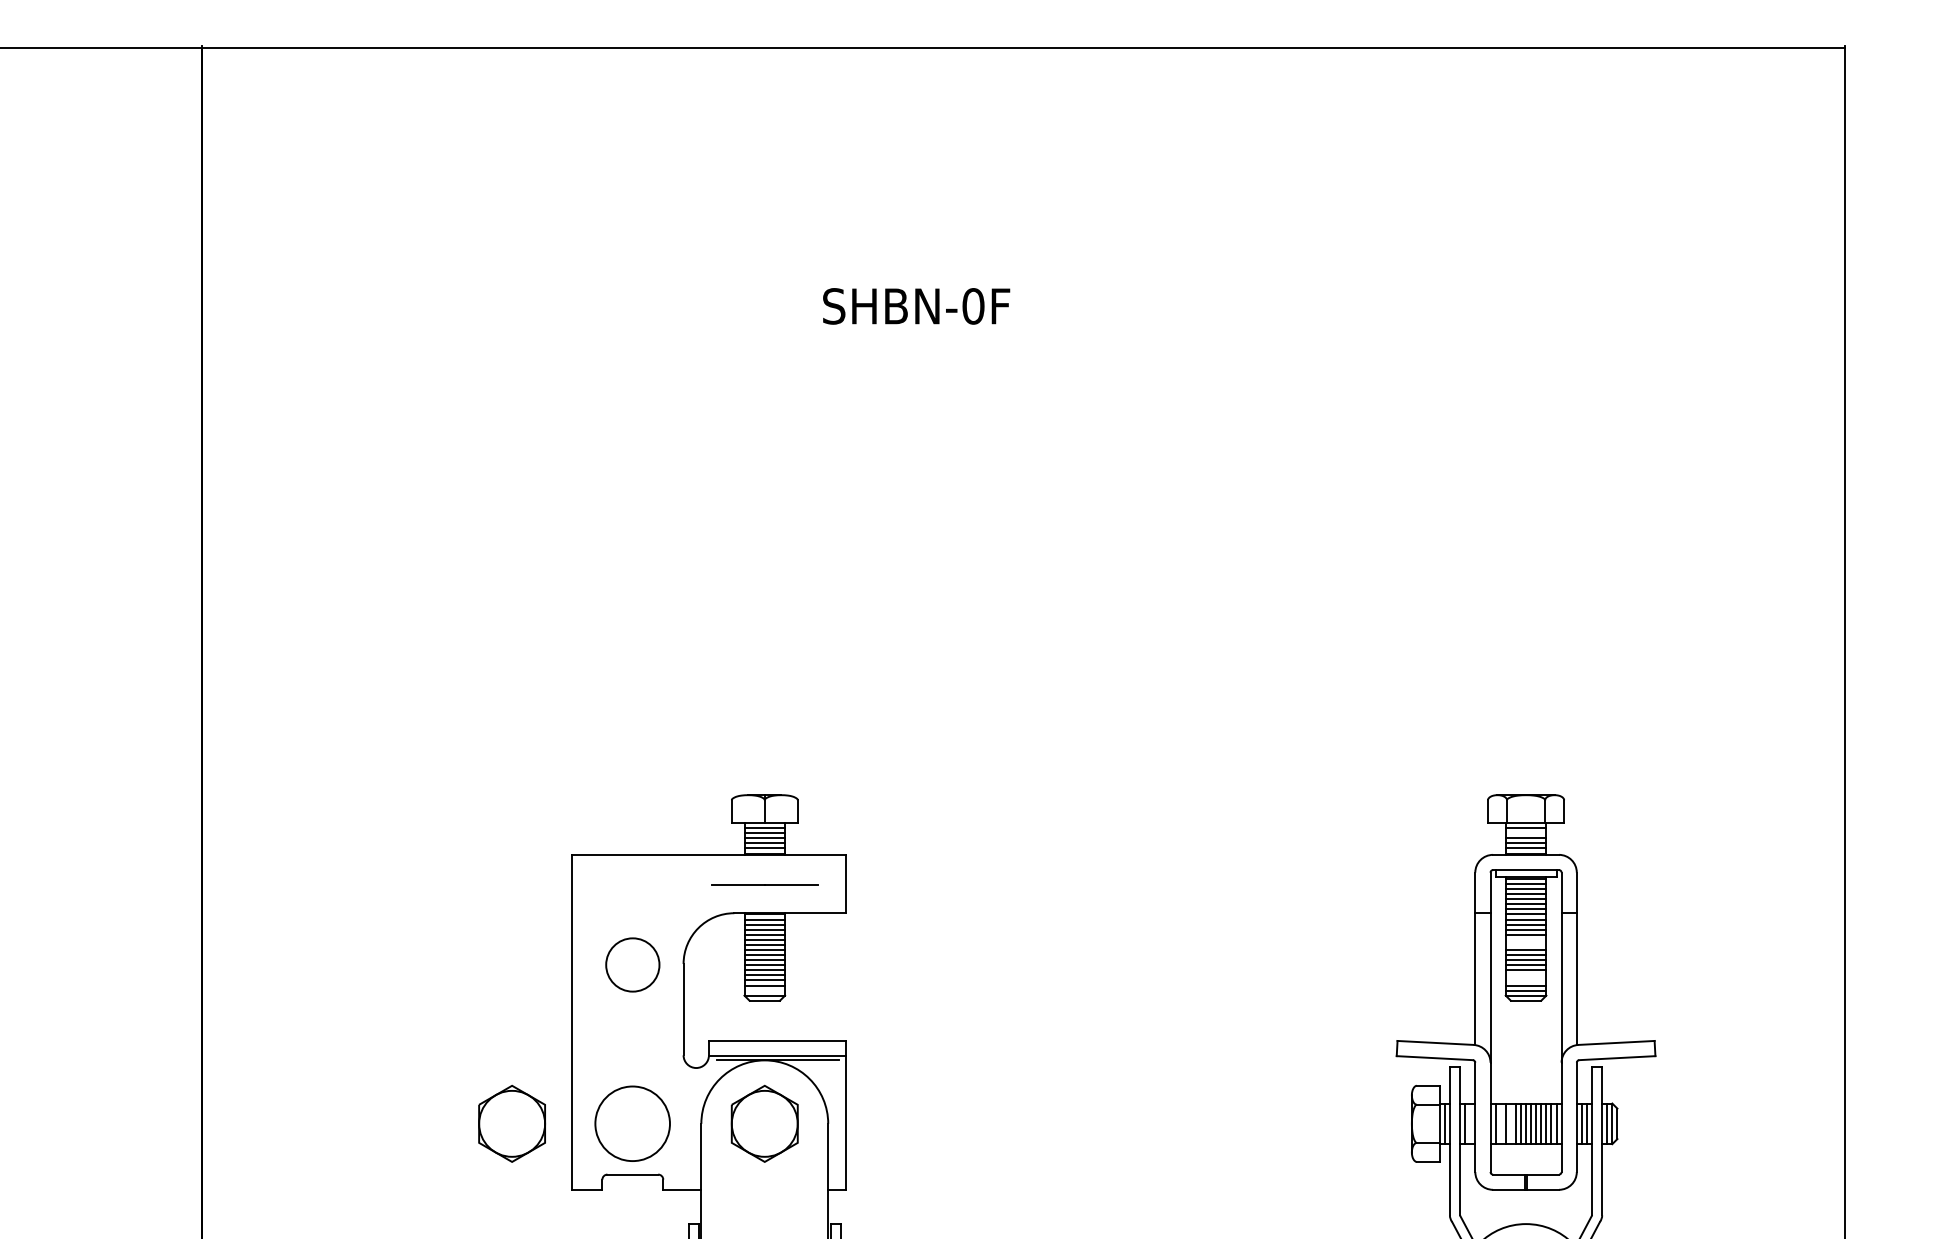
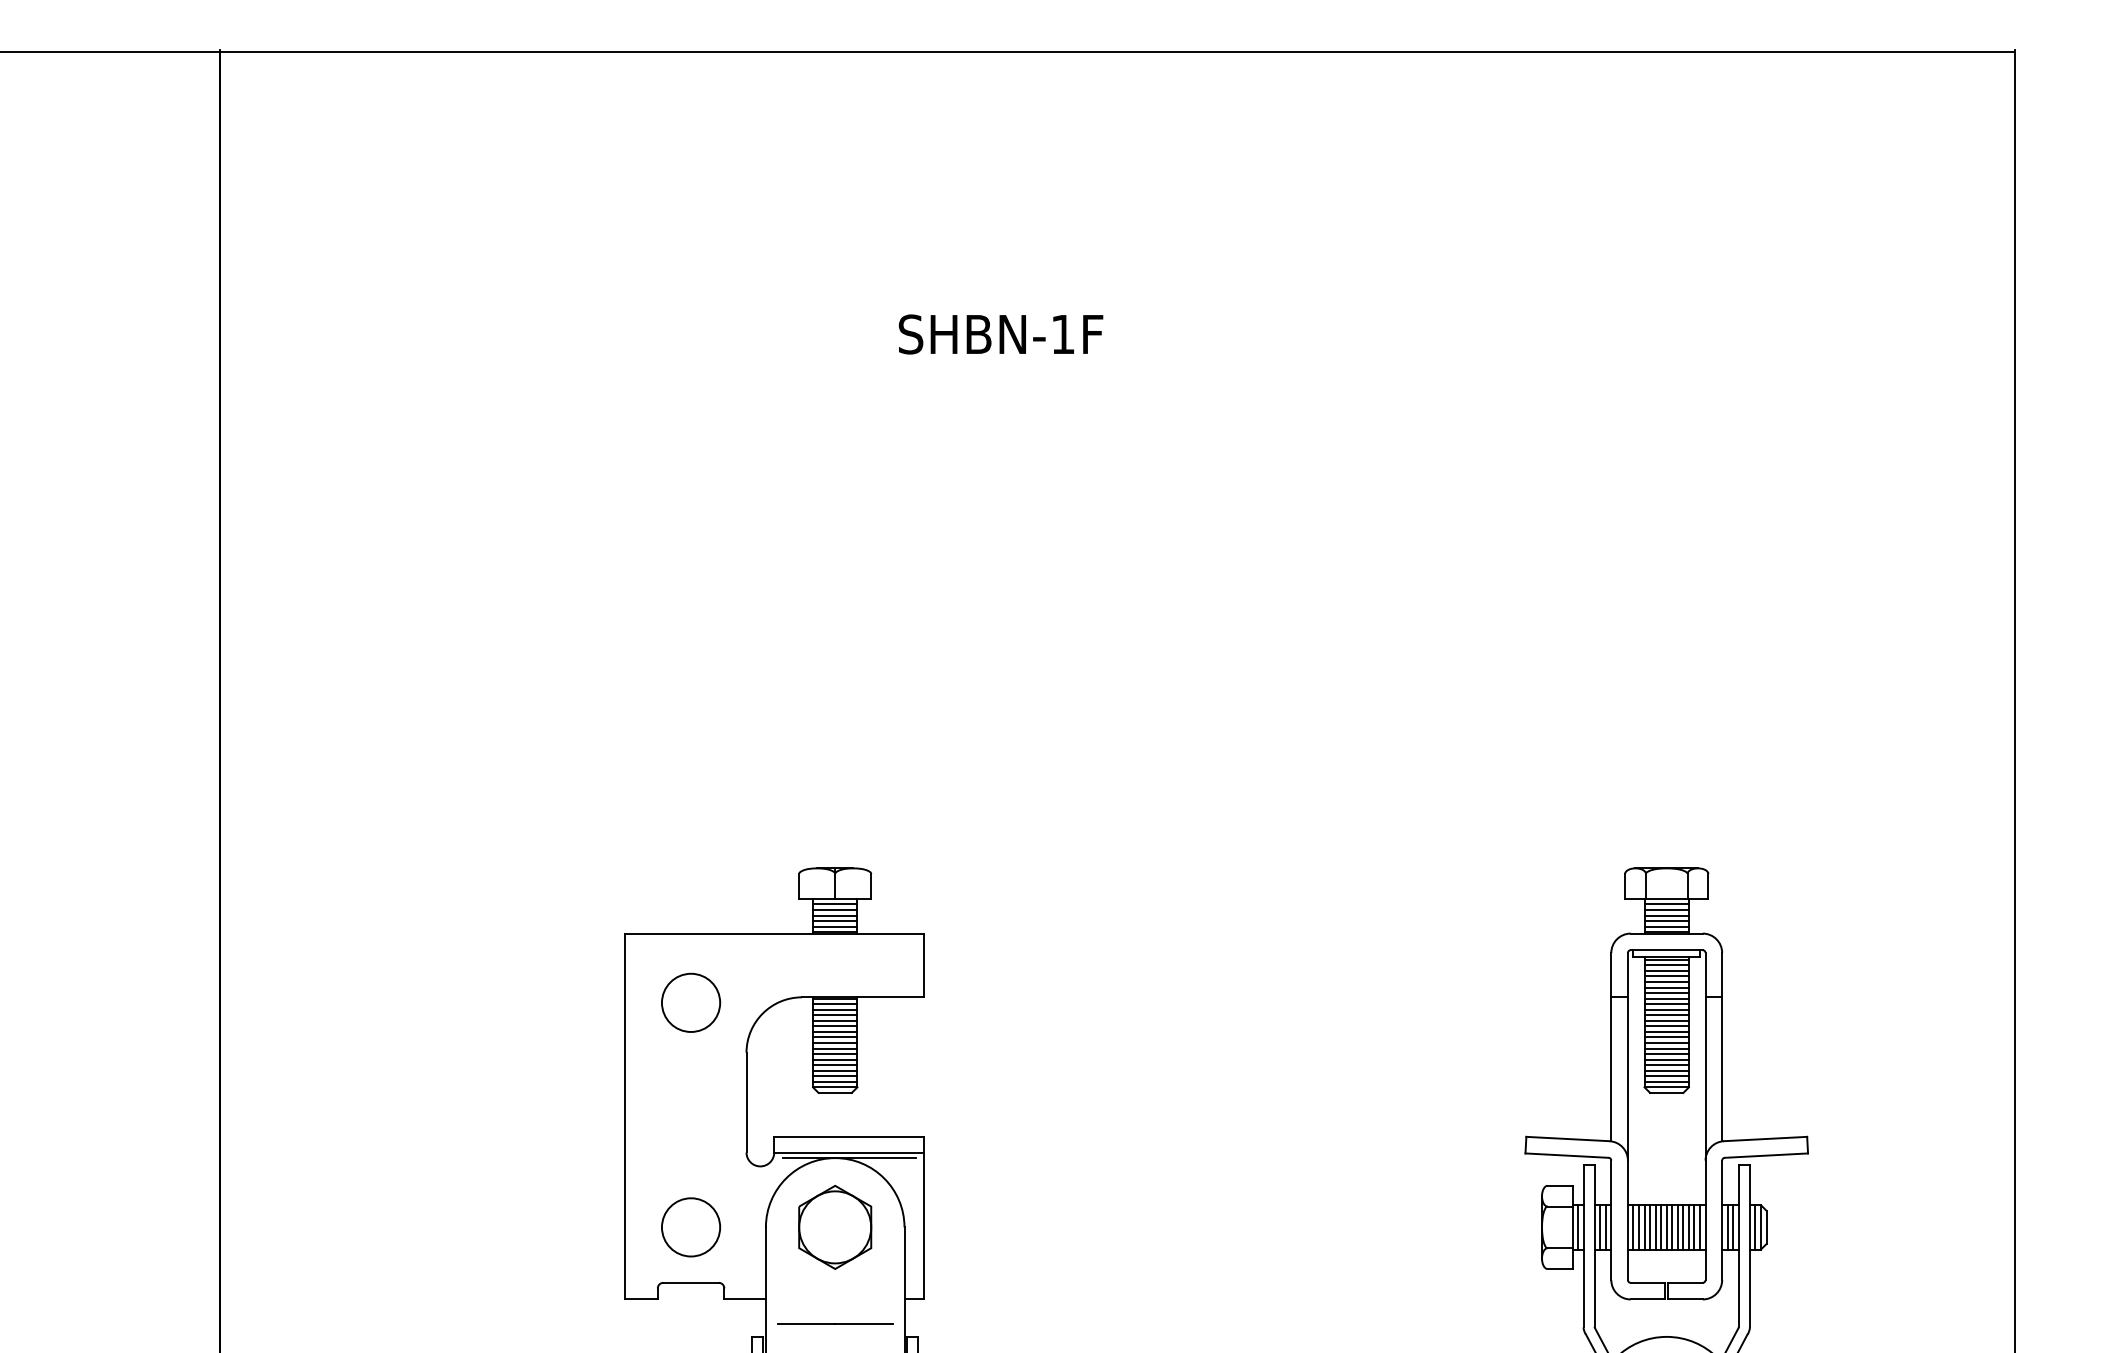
text: (973, 306) -> (1063, 334), SHBN-0F -> SHBN-1F
line: (1525, 832) -> (1666, 909), added
line: (765, 884) -> (835, 1323), moved
line: (1525, 939) -> (1666, 1026), added
line: (1525, 944) -> (1666, 1031), added
circle: (633, 964) -> (691, 1002), moved
line: (1525, 975) -> (1666, 1065), added
line: (1525, 980) -> (1666, 1070), added
line: (765, 990) -> (835, 1081), added
part: (512, 1123) -> (559, 1227), removed
circle: (633, 1123) -> (691, 1227), size x0.71
line: (1469, 1123) -> (1605, 1227), added
line: (1501, 1123) -> (1639, 1227), added
line: (1511, 1123) -> (1650, 1227), added

